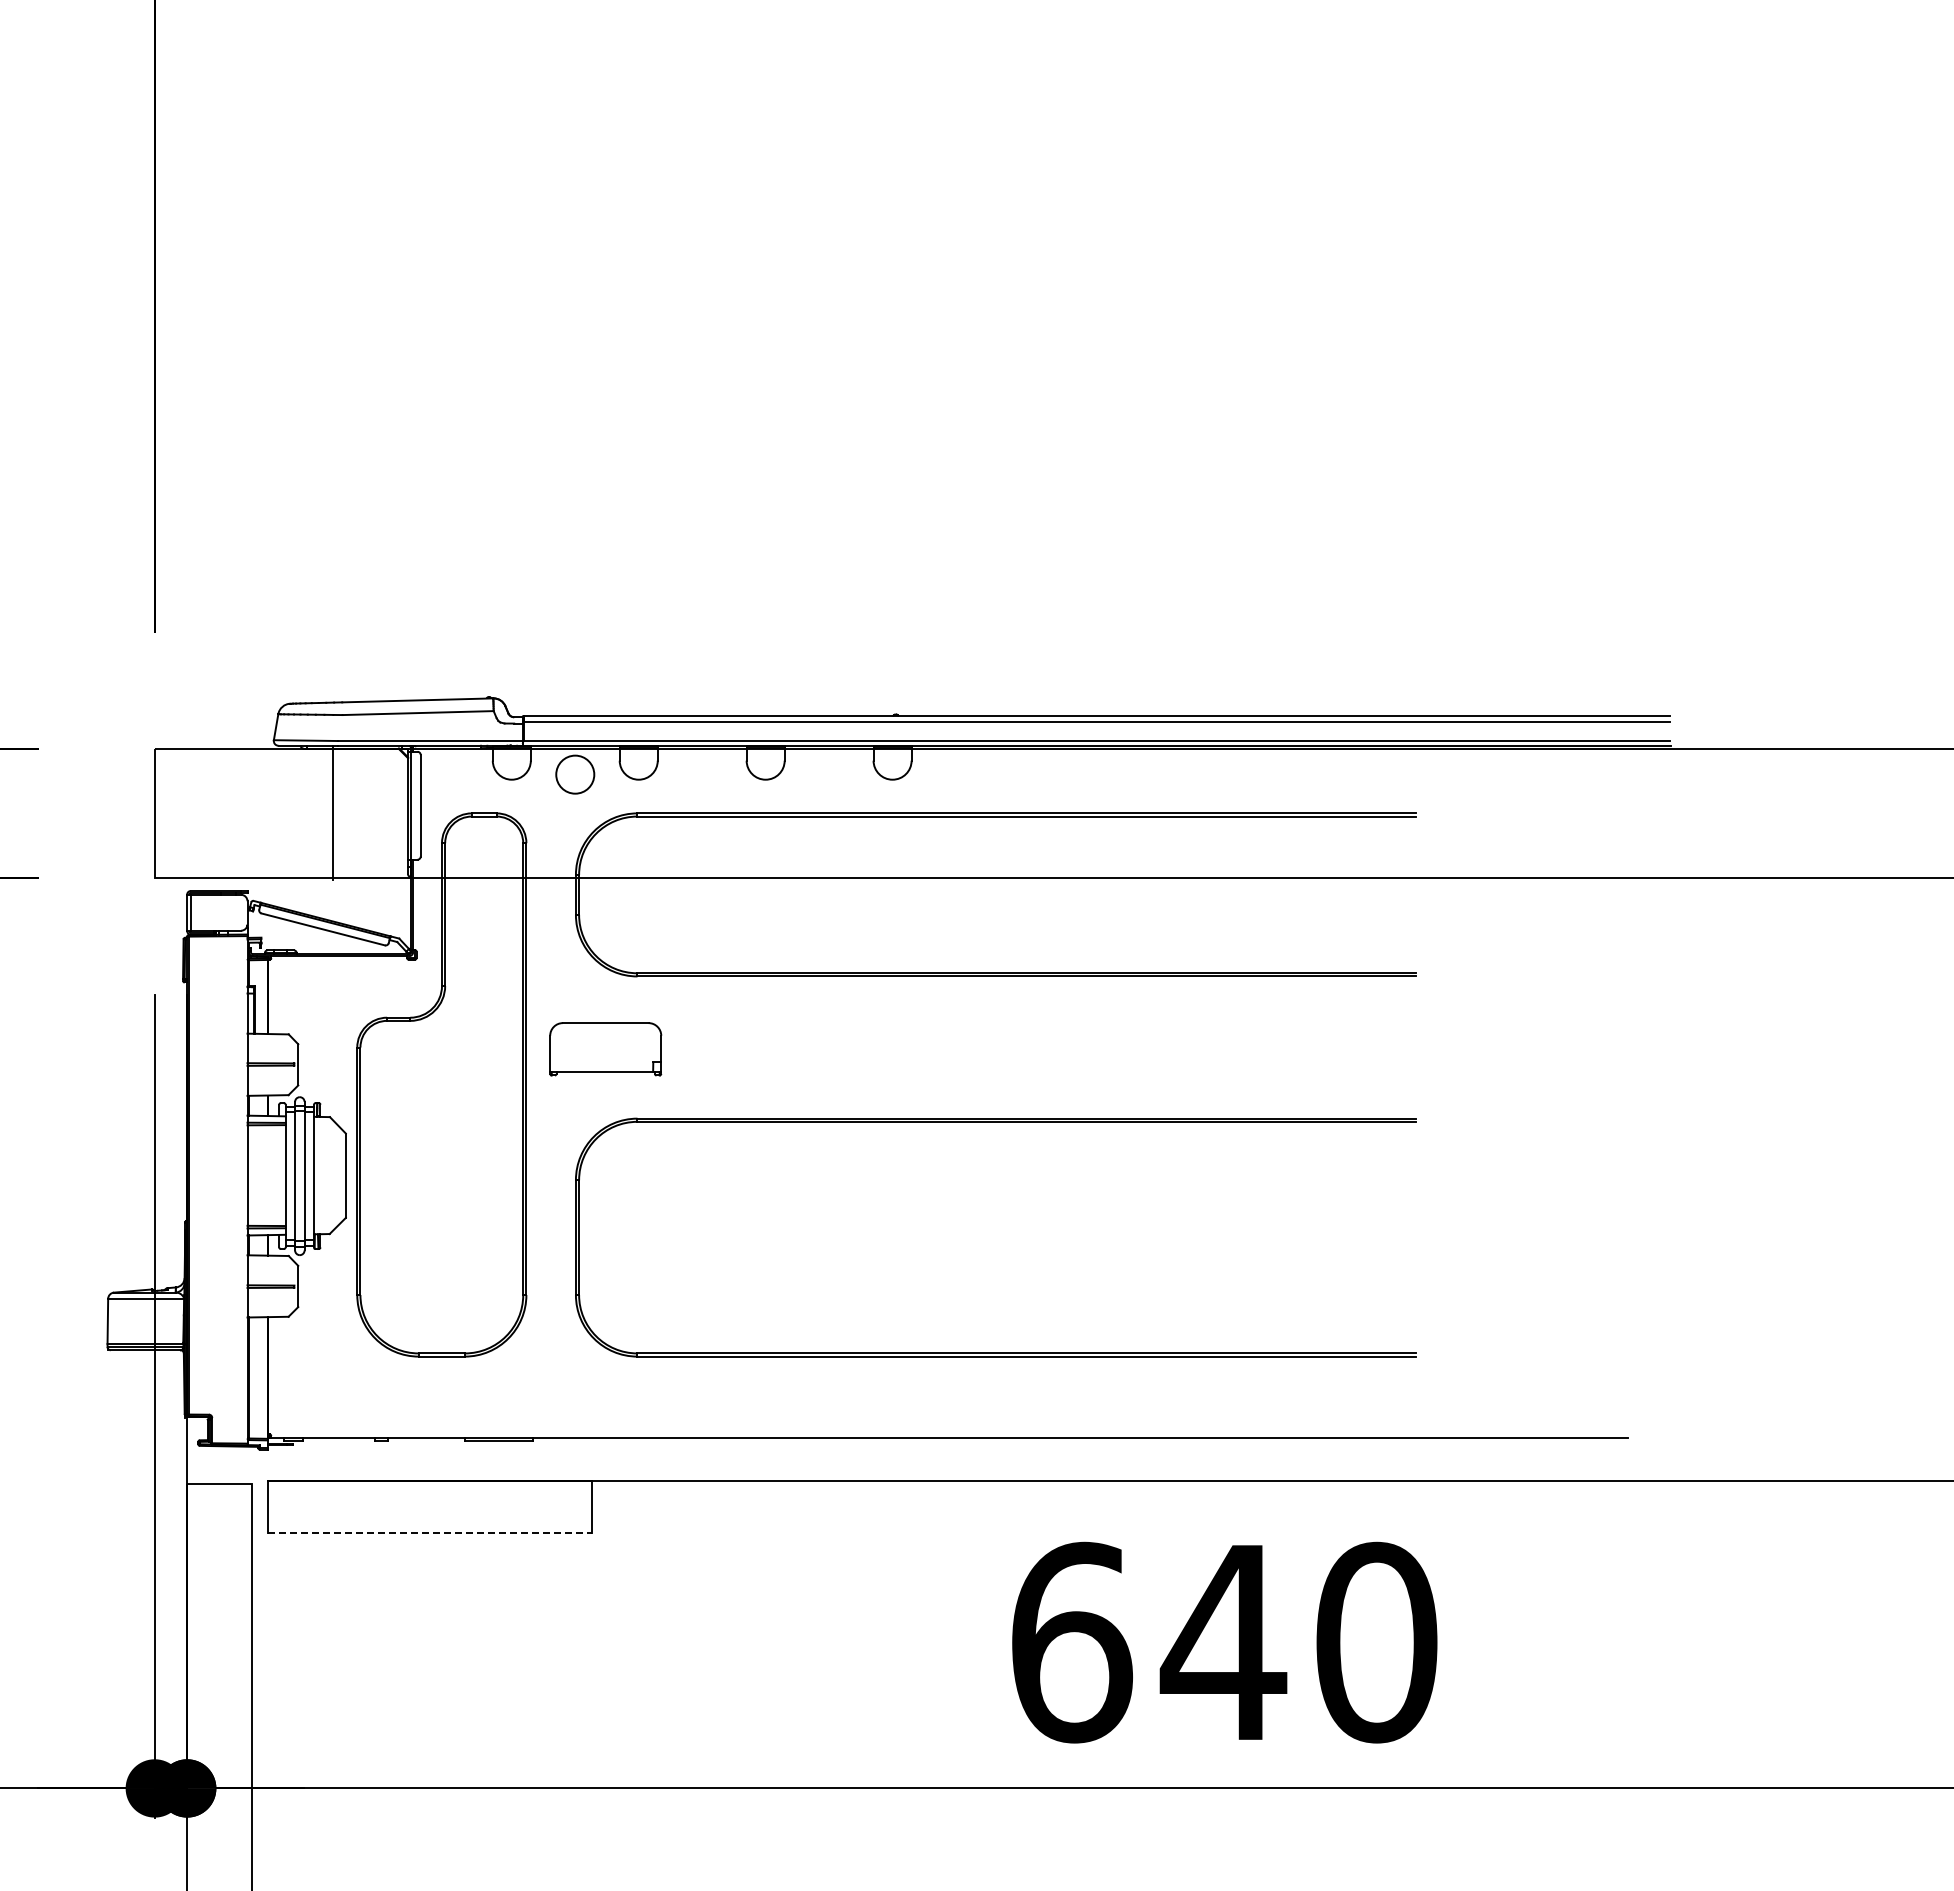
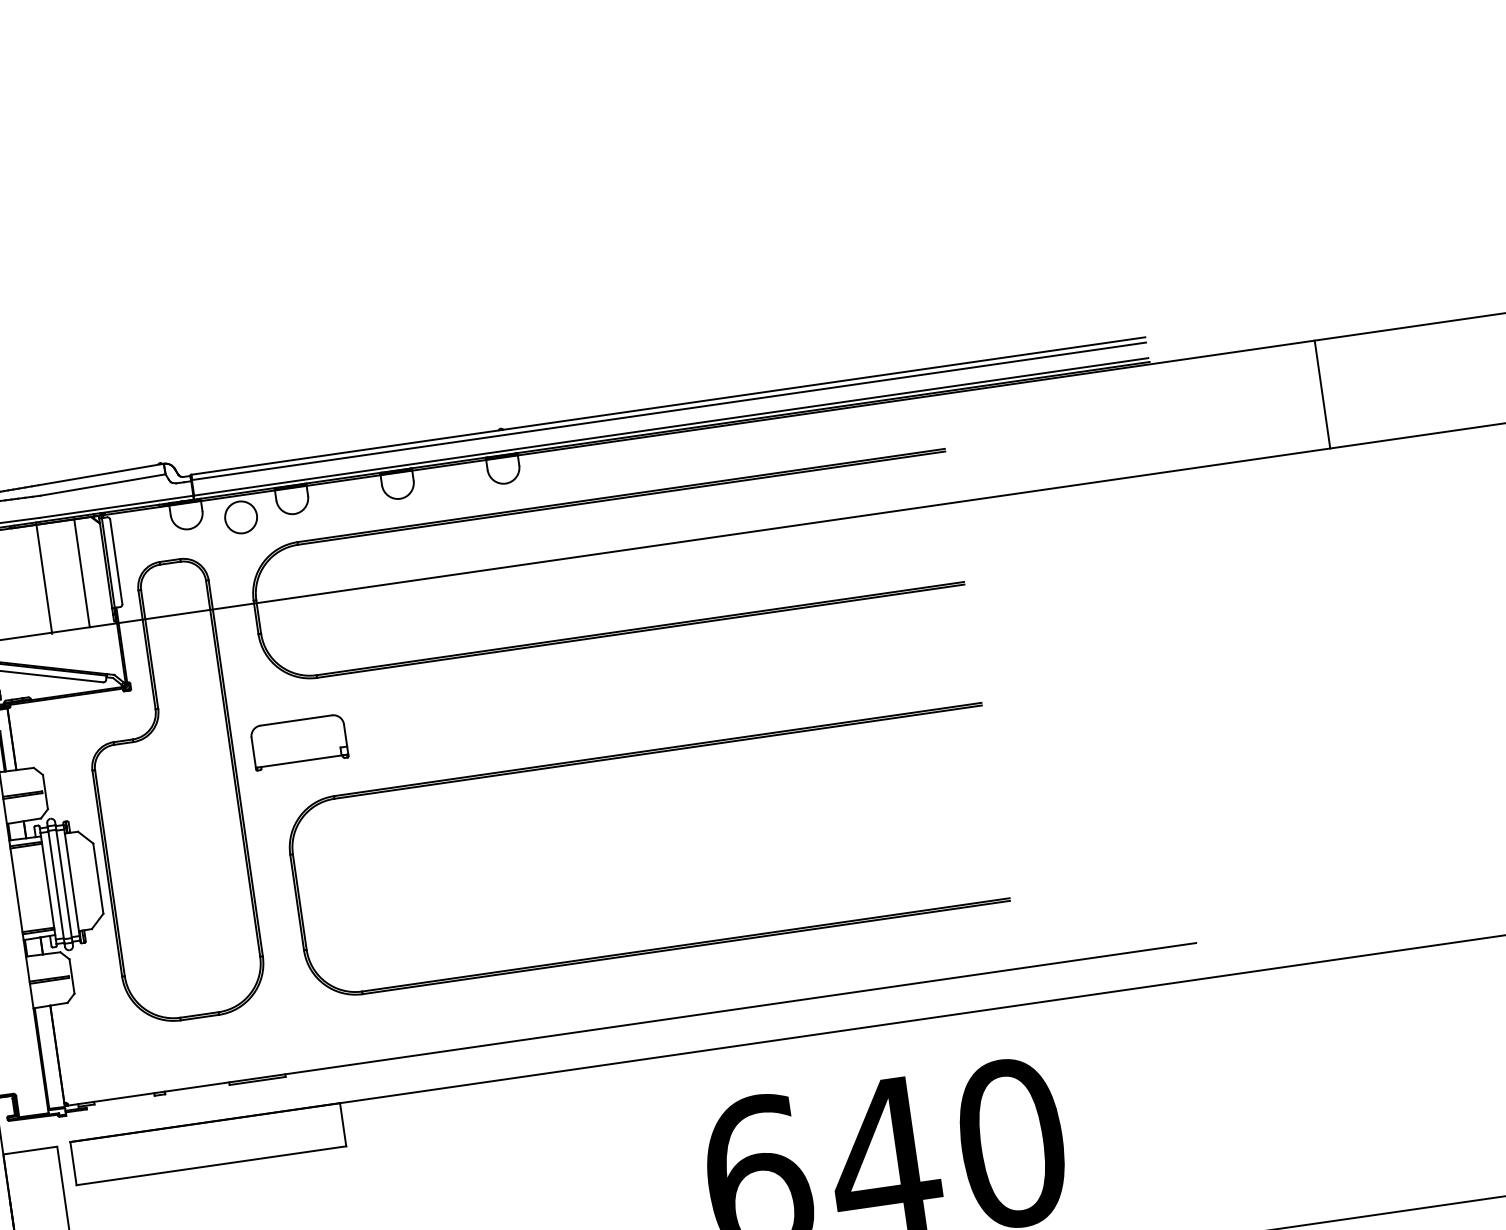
line: (378, 813) -> (82, 573), added
line: (1869, 813) -> (1322, 394), added
line: (430, 1533) -> (211, 1166), dashed -> solid

